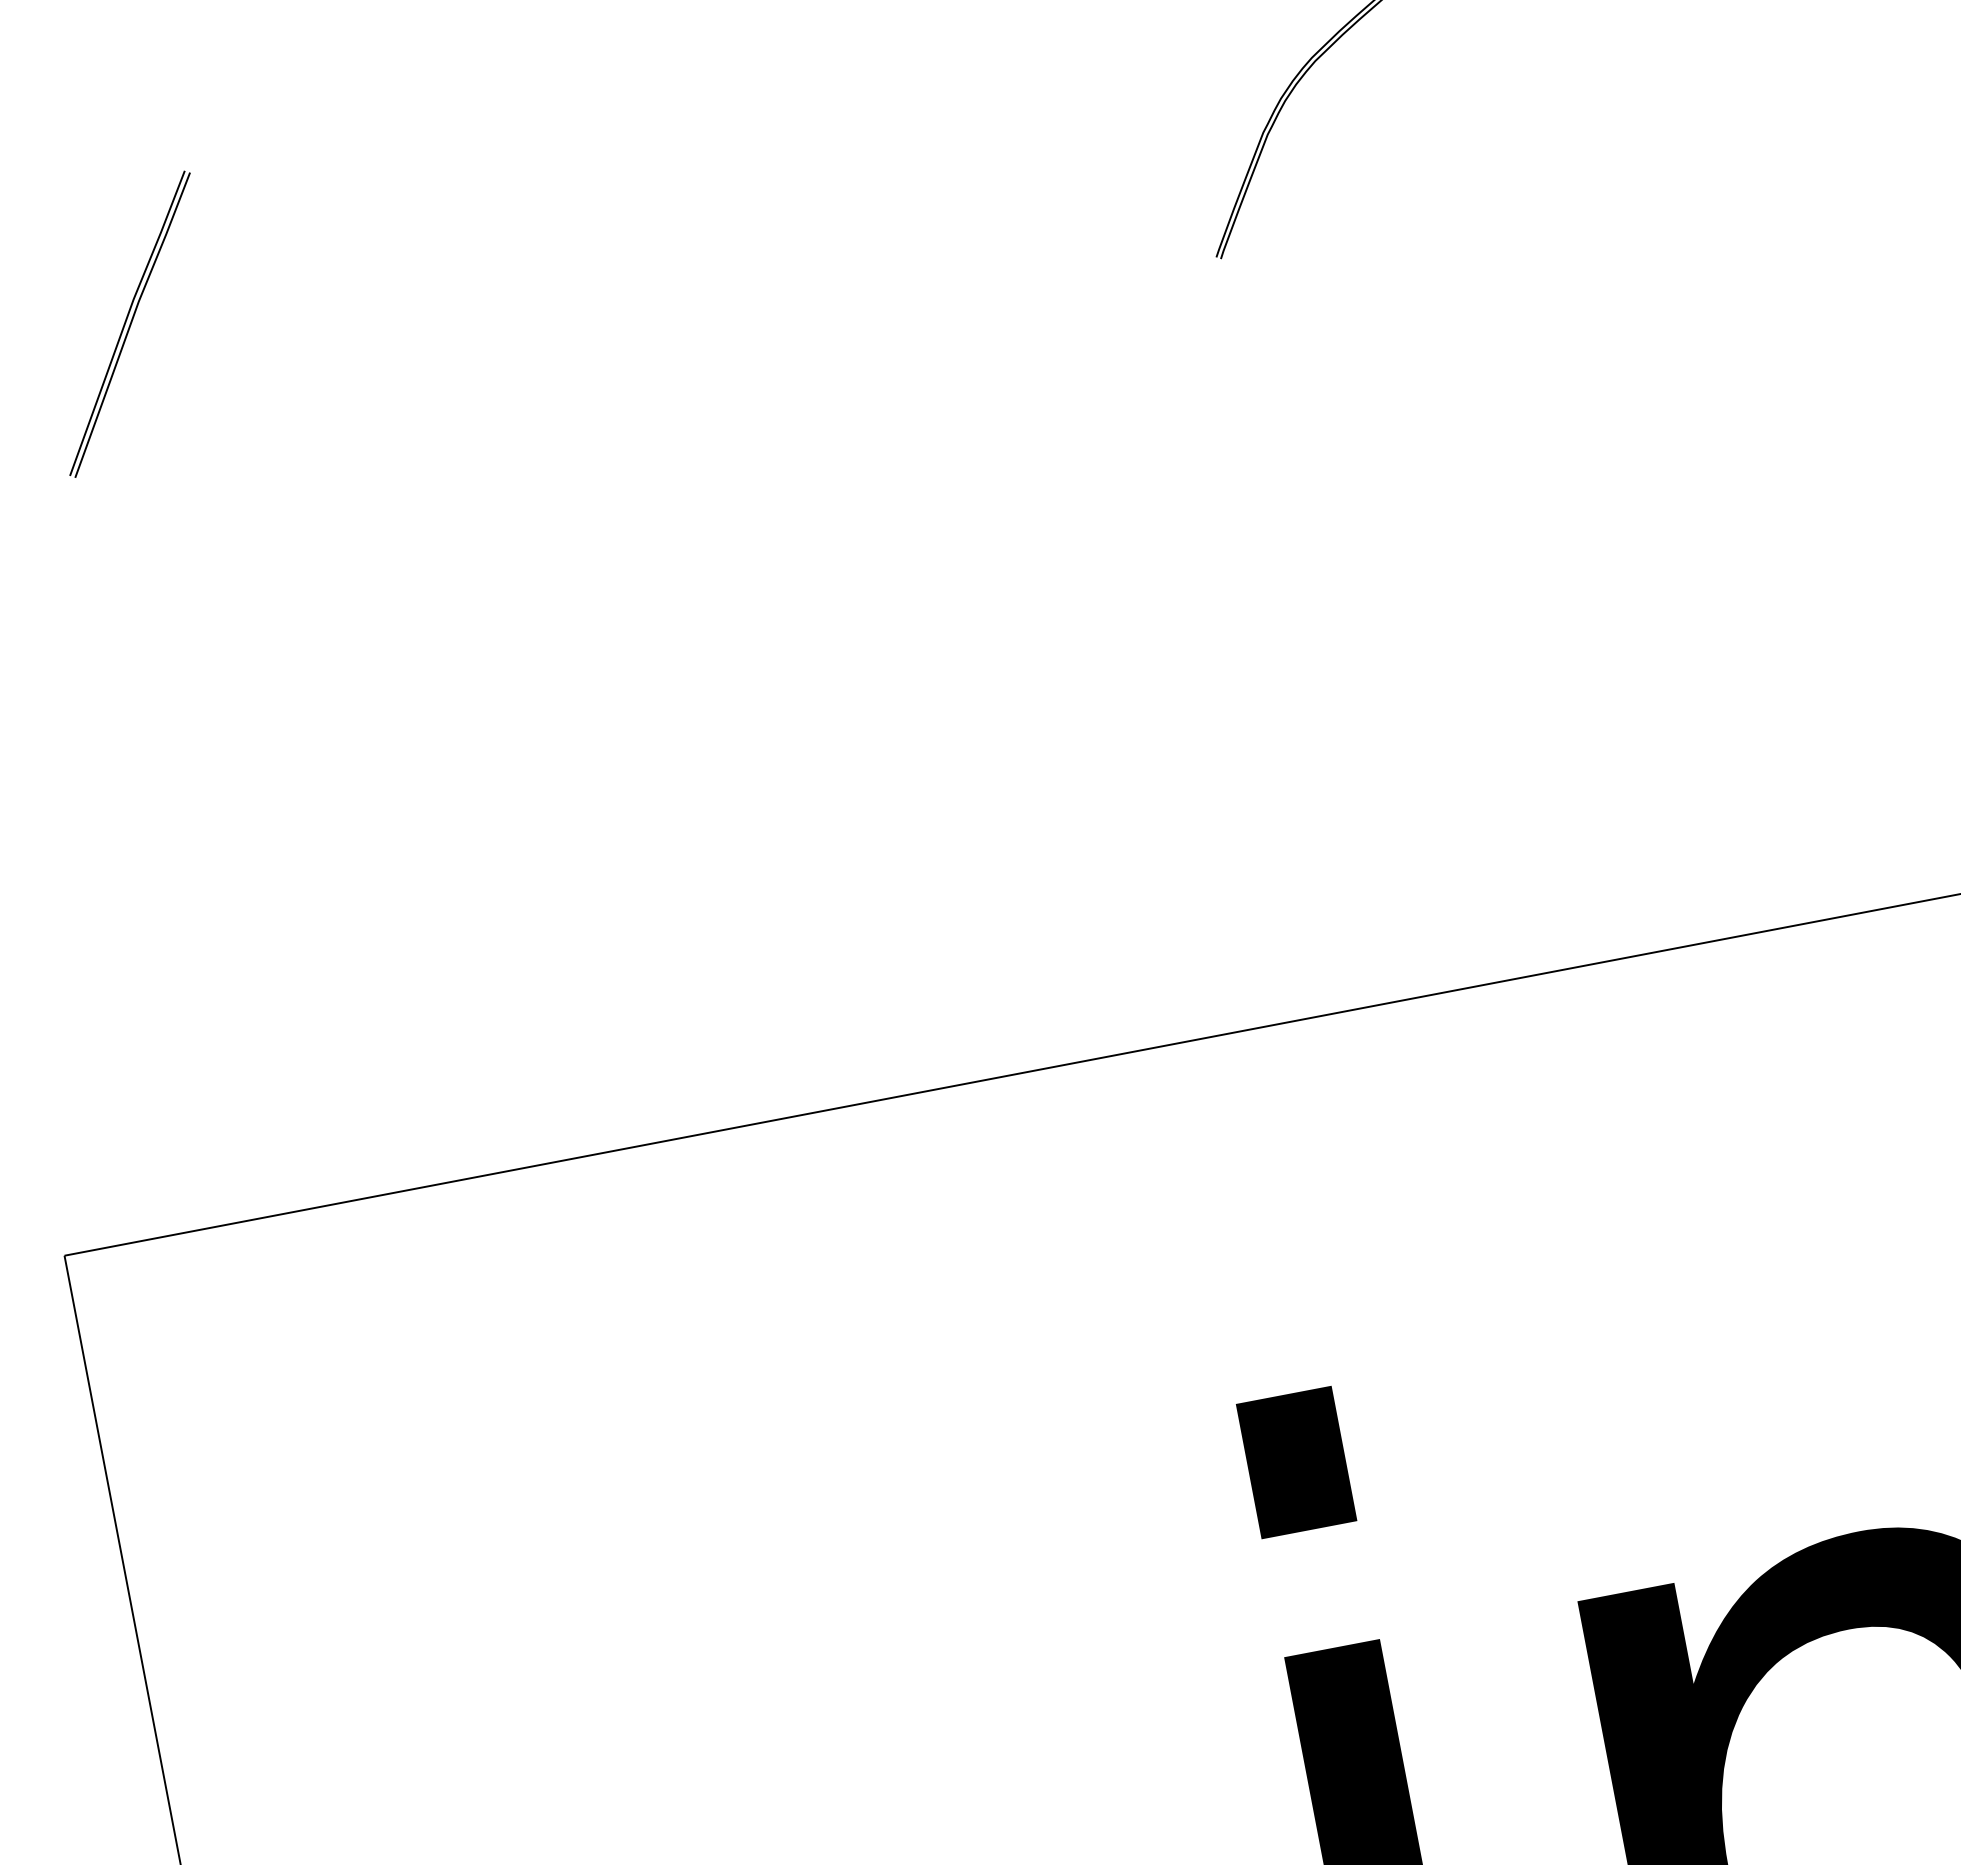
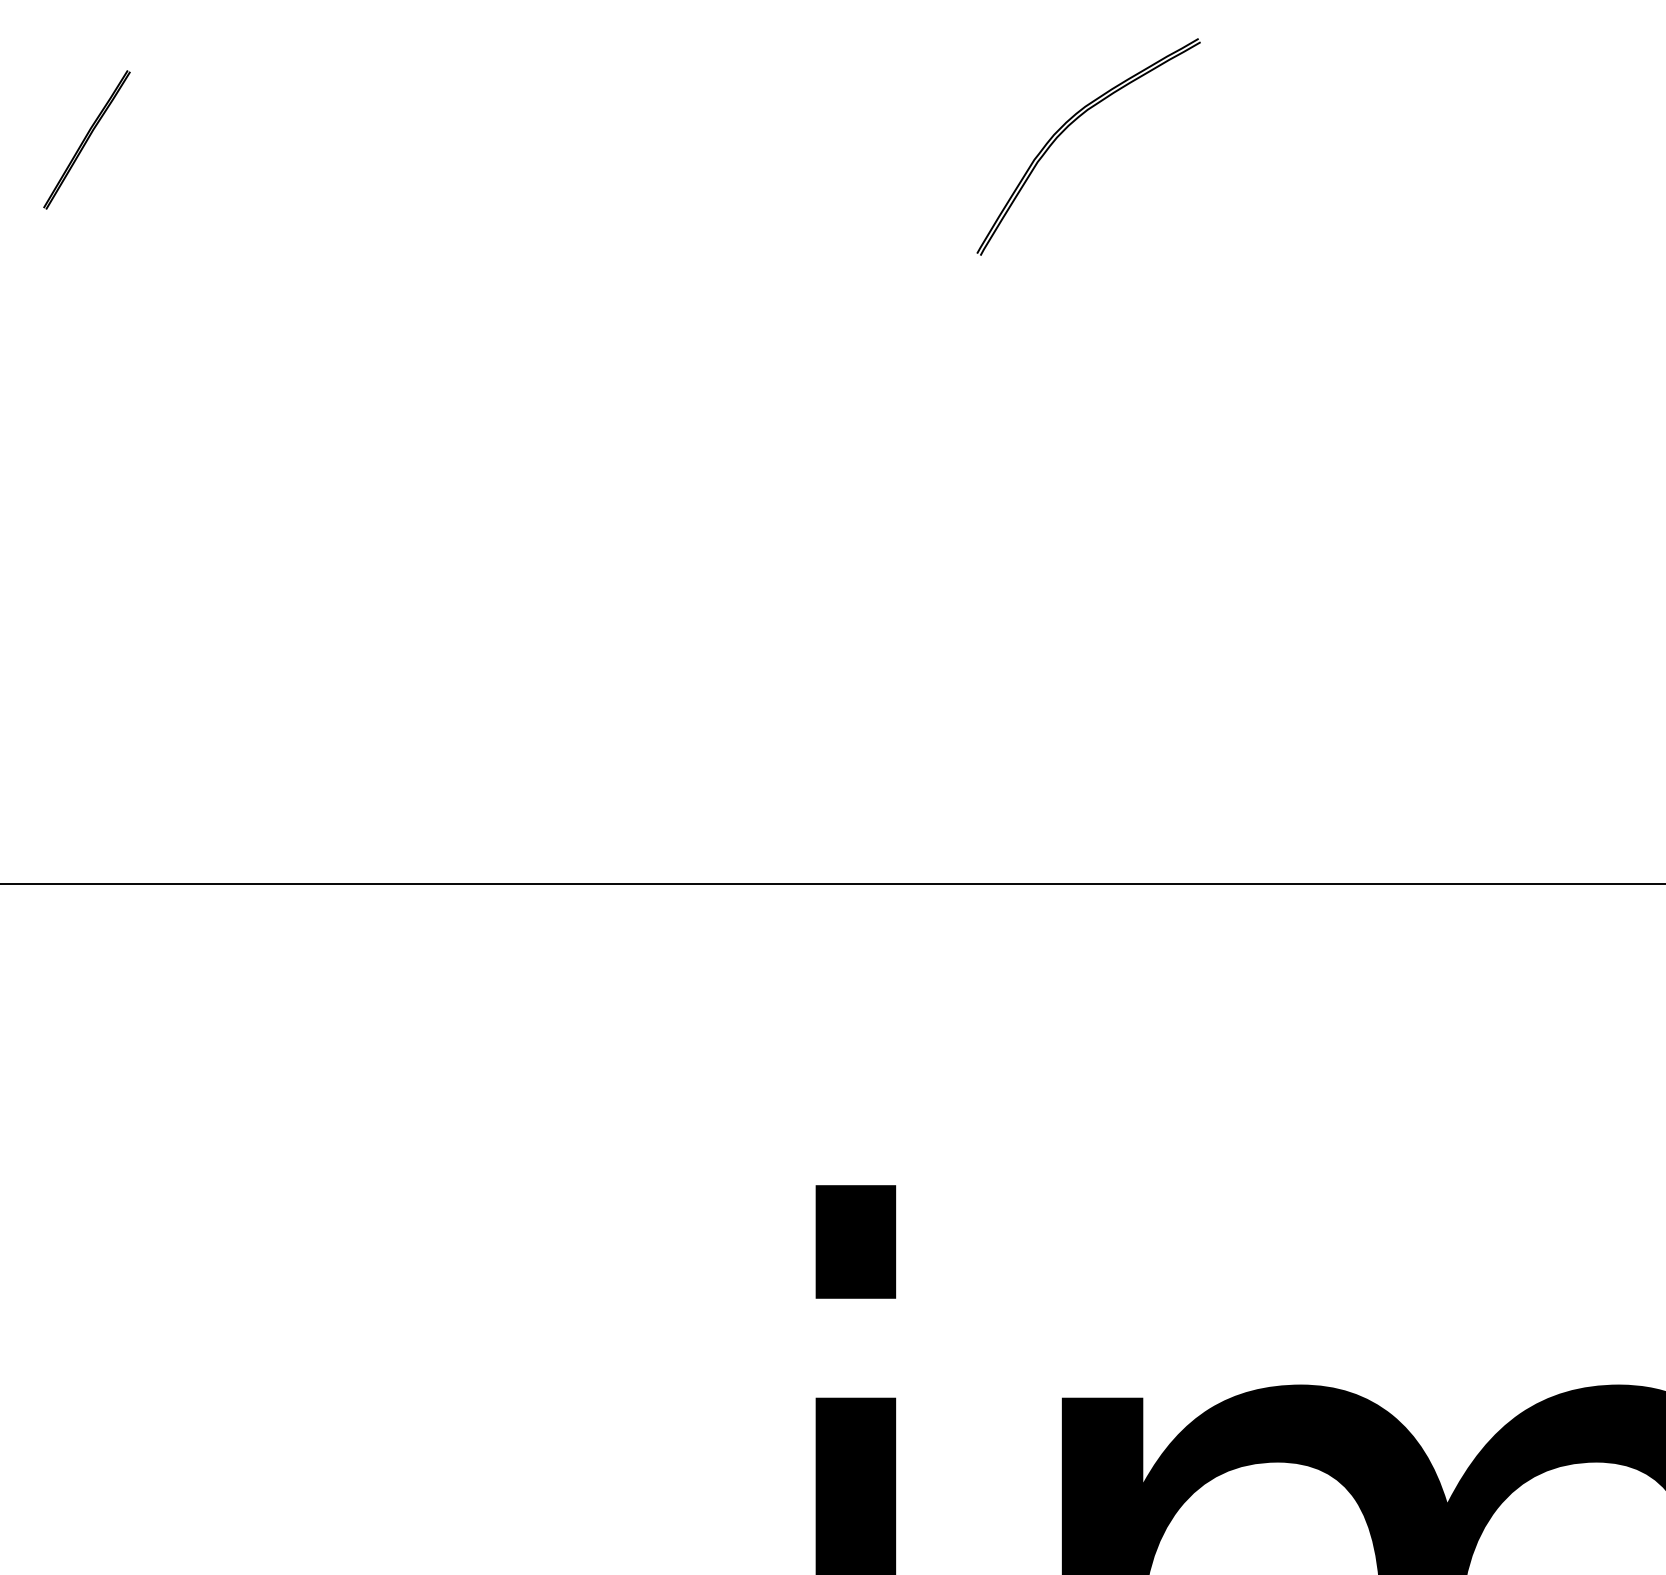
part: (129, 323) -> (86, 139), size x0.6

